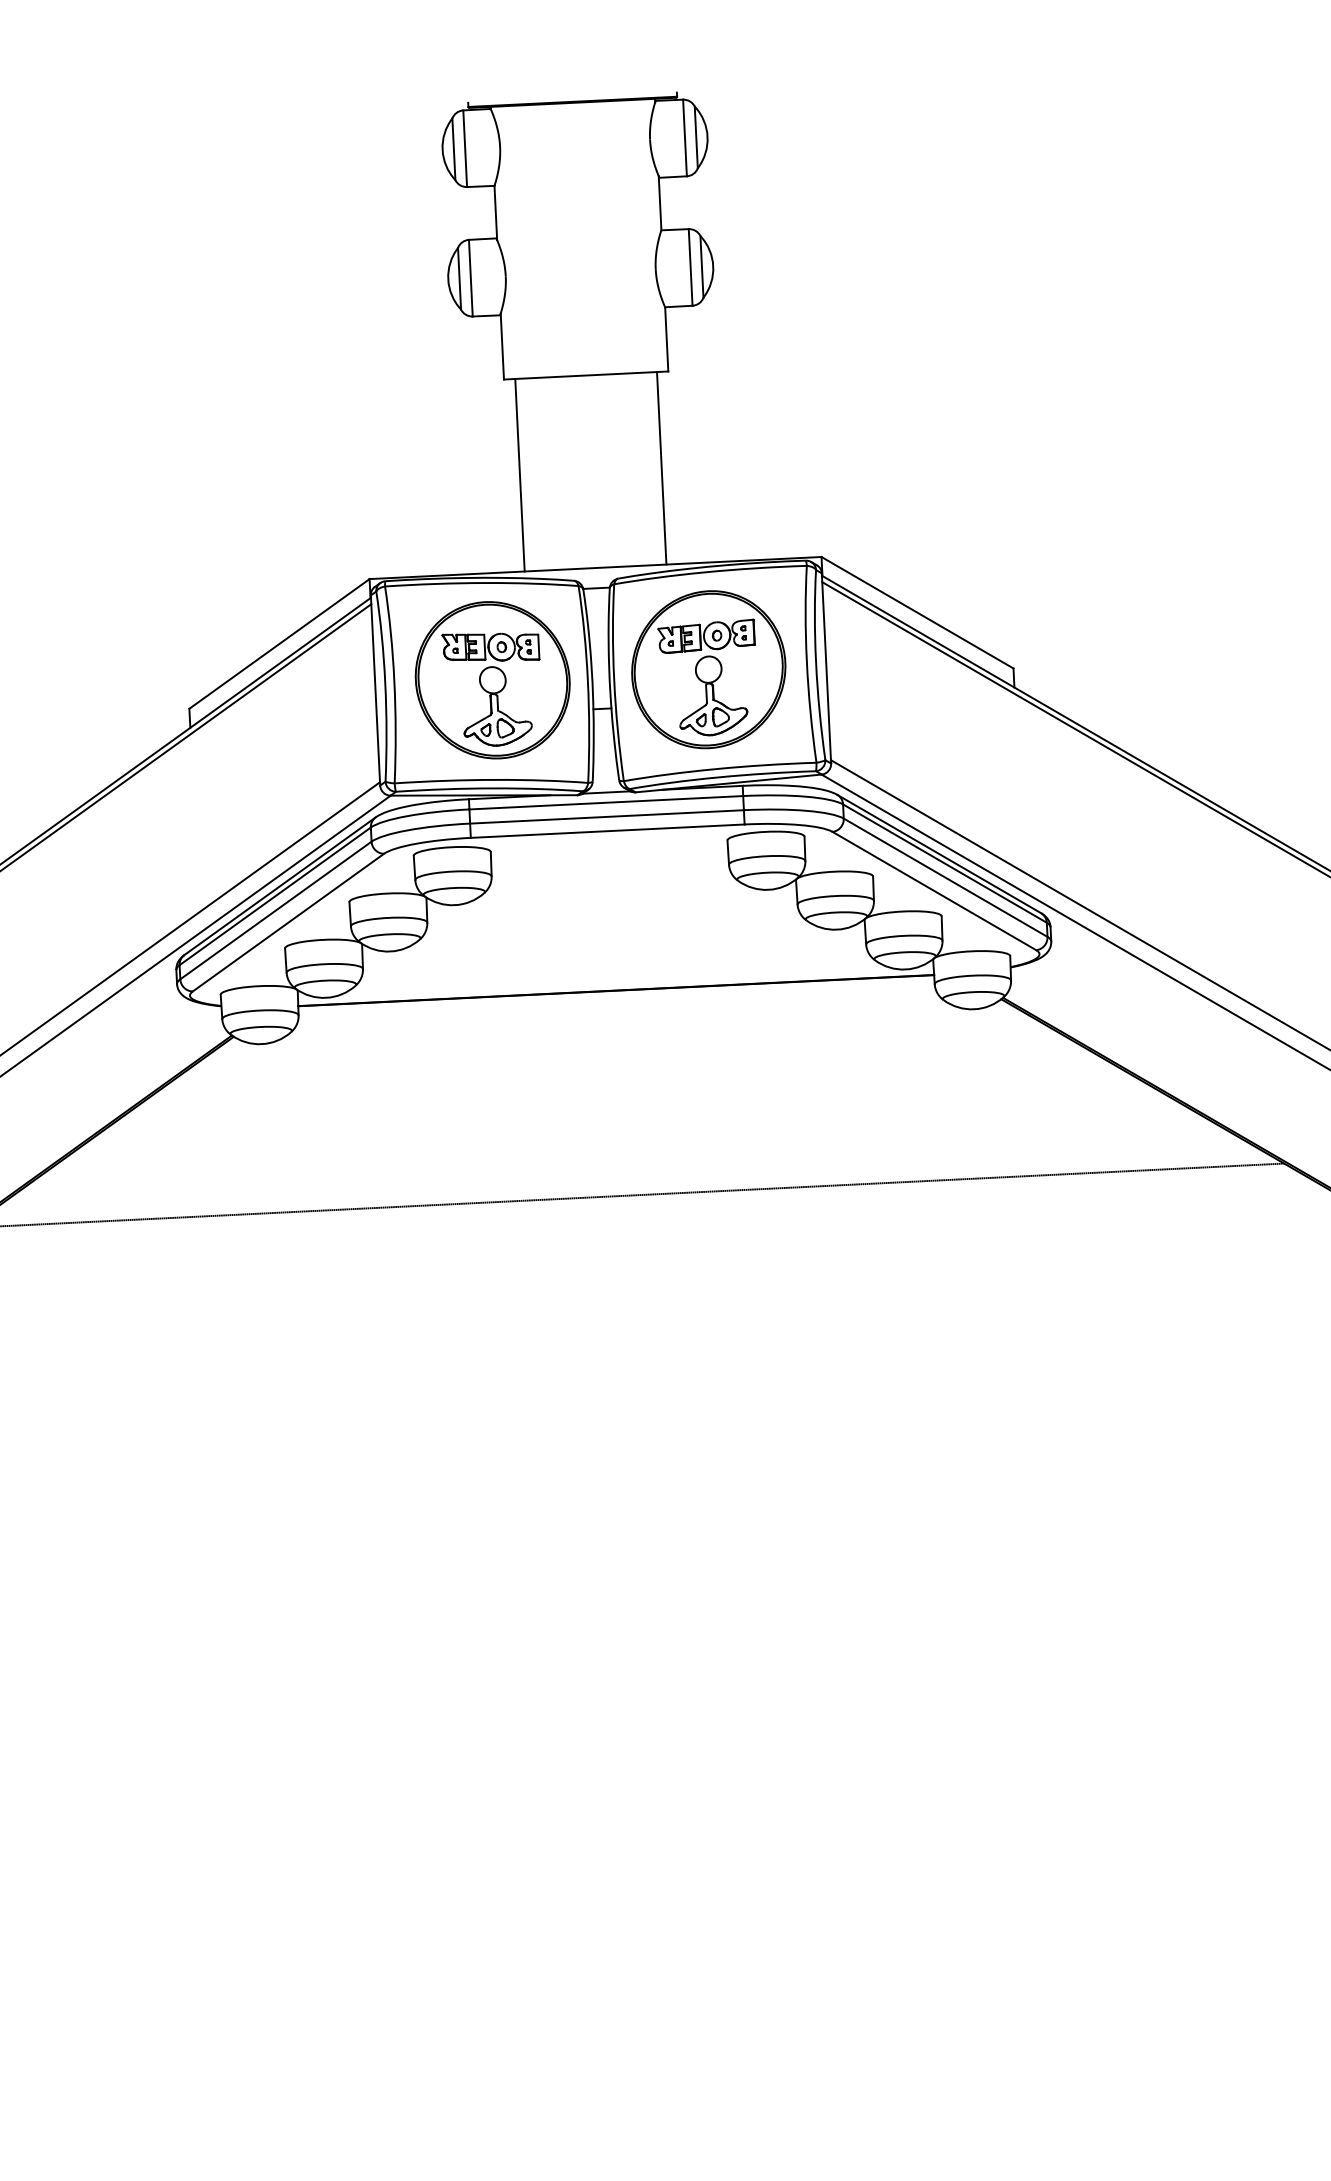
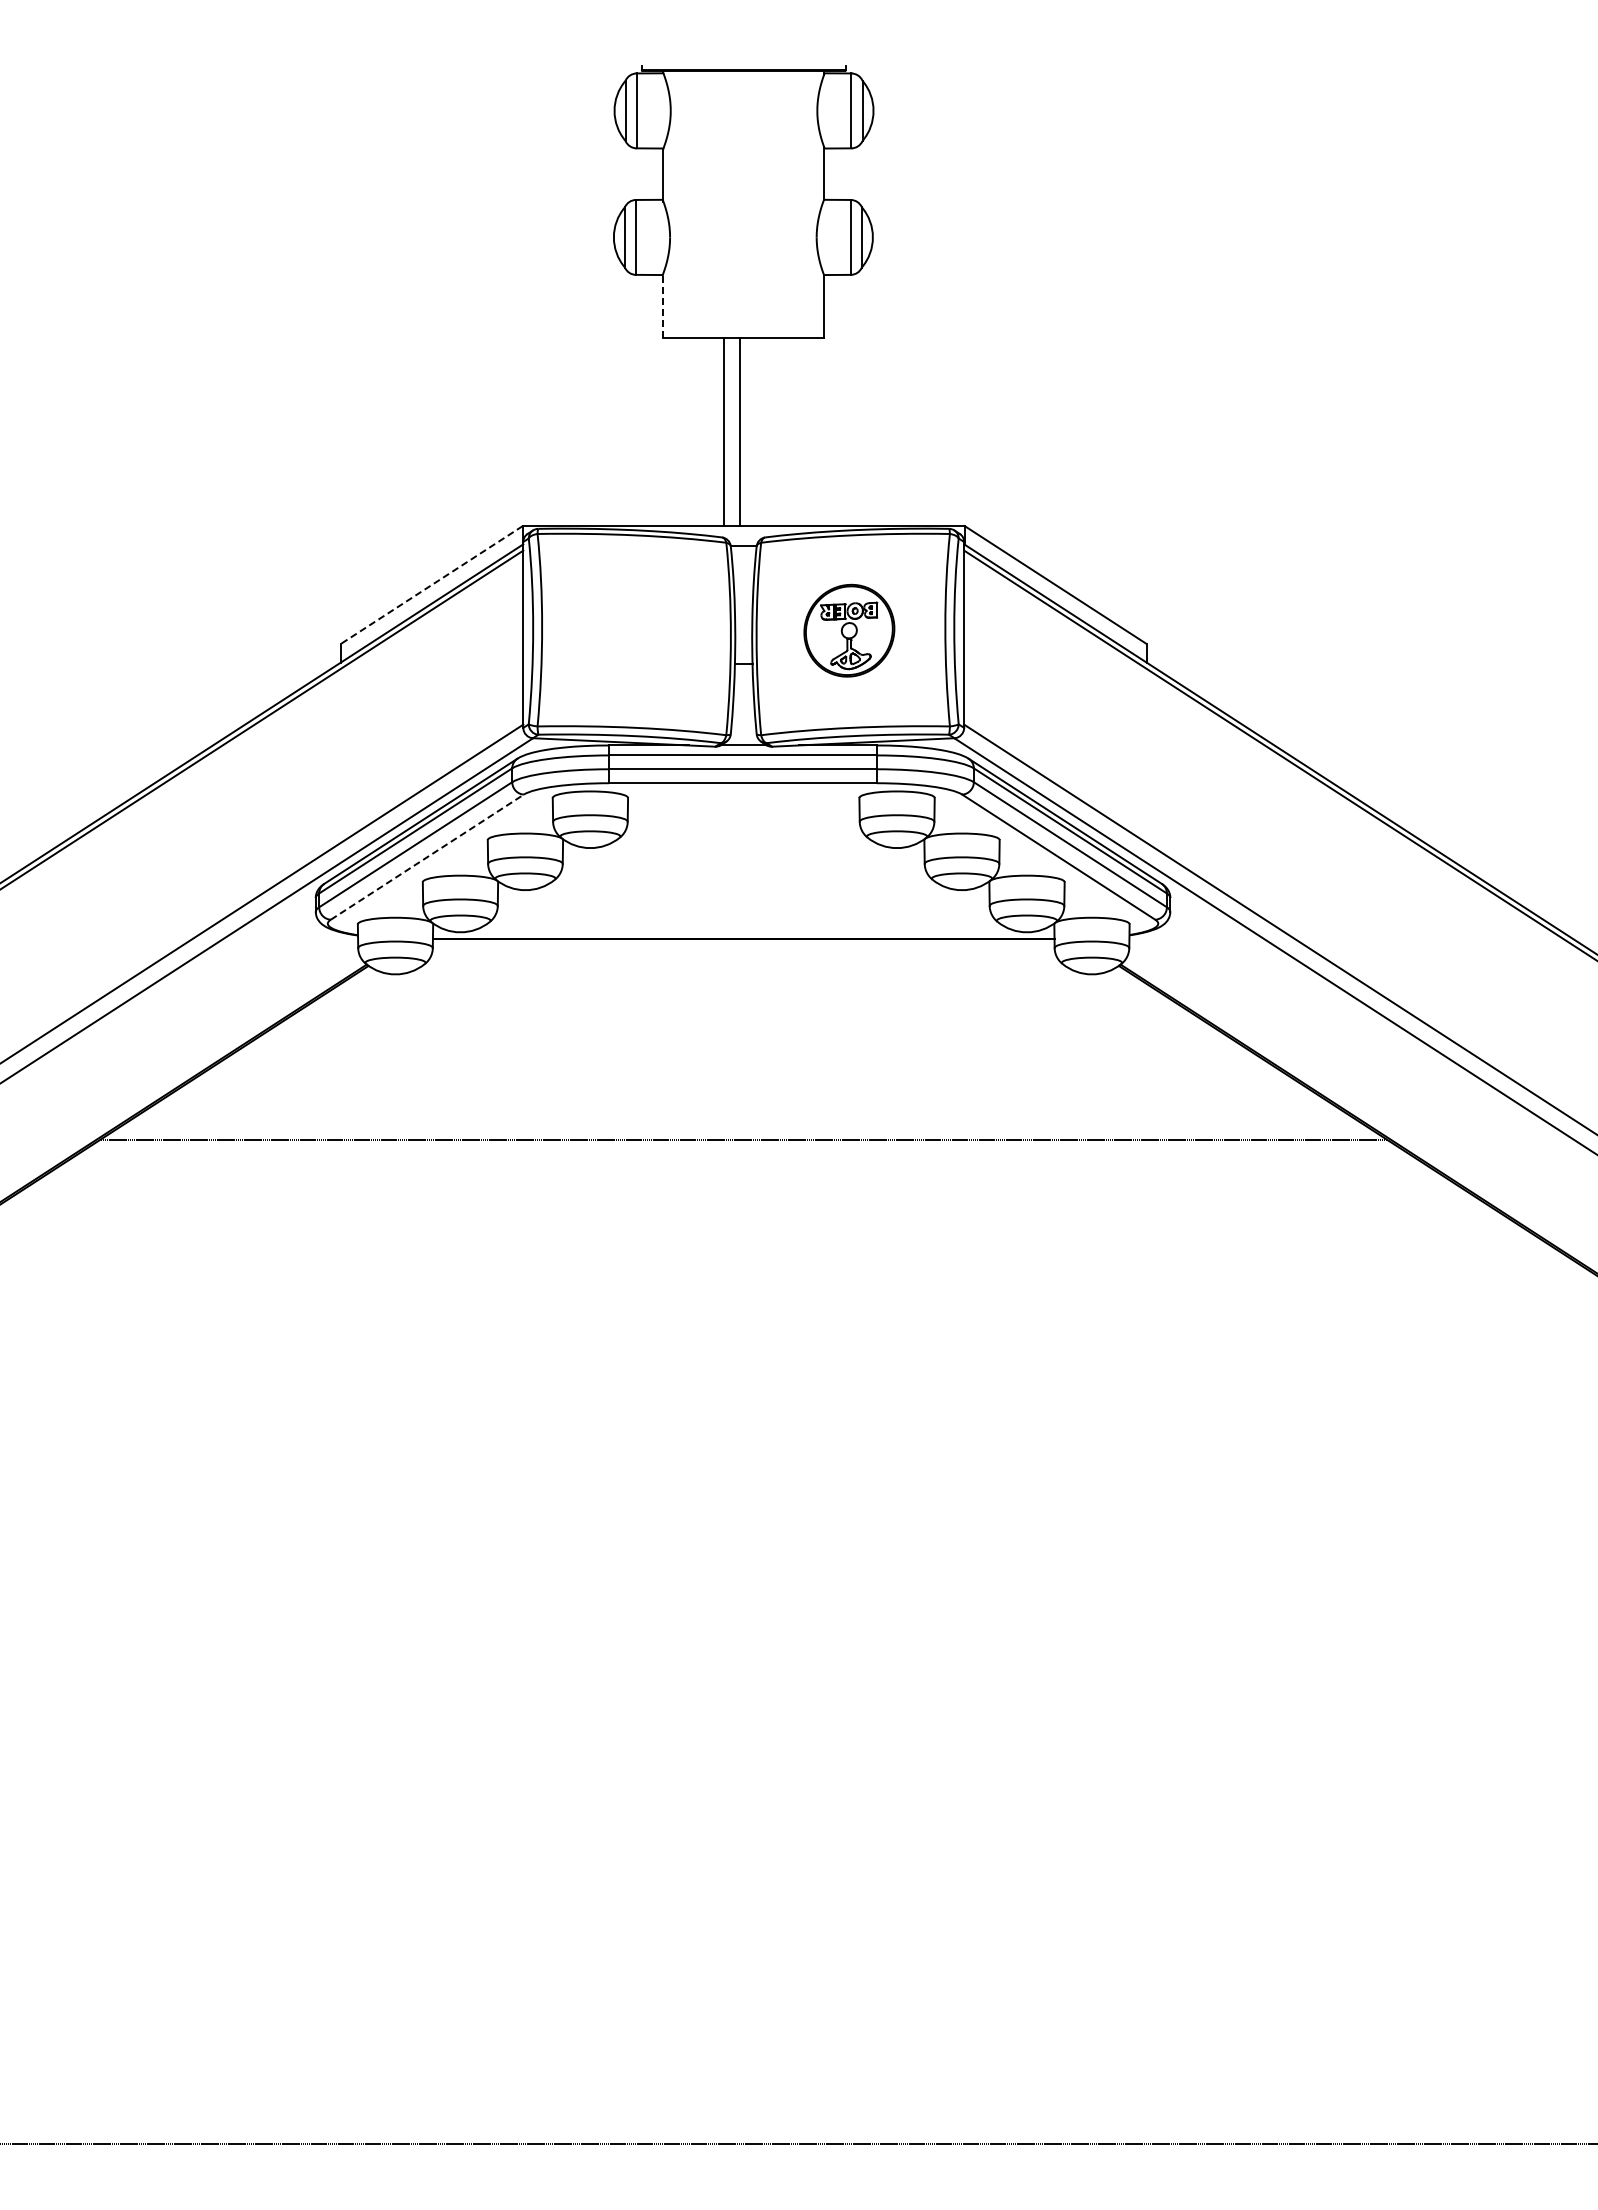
line: (502, 346) -> (663, 305), solid -> dashed
line: (662, 467) -> (740, 431), moved
line: (519, 474) -> (724, 431), moved
line: (279, 644) -> (431, 585), solid -> dashed
part: (708, 669) -> (849, 630), size x0.6
part: (492, 680) -> (637, 630), removed
line: (288, 921) -> (427, 856), solid -> dashed

